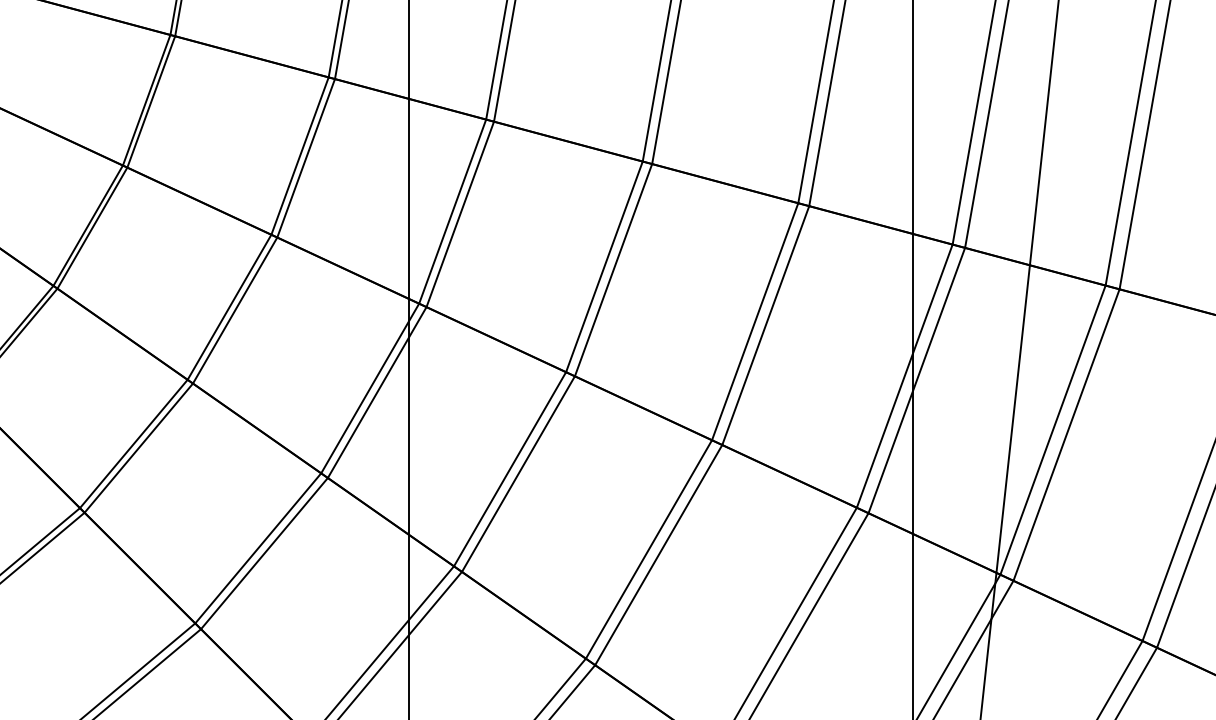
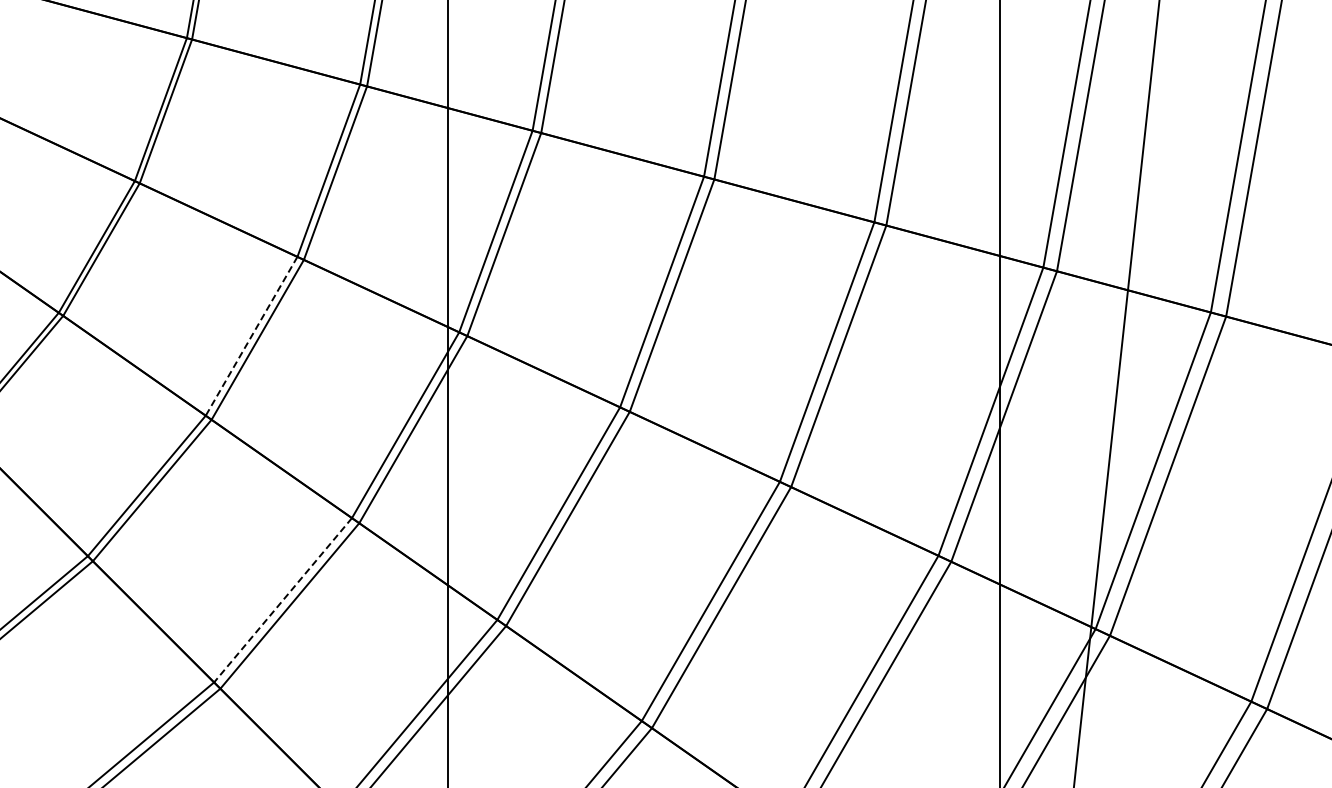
line: (229, 307) -> (251, 336), solid -> dashed
line: (257, 548) -> (282, 600), solid -> dashed

